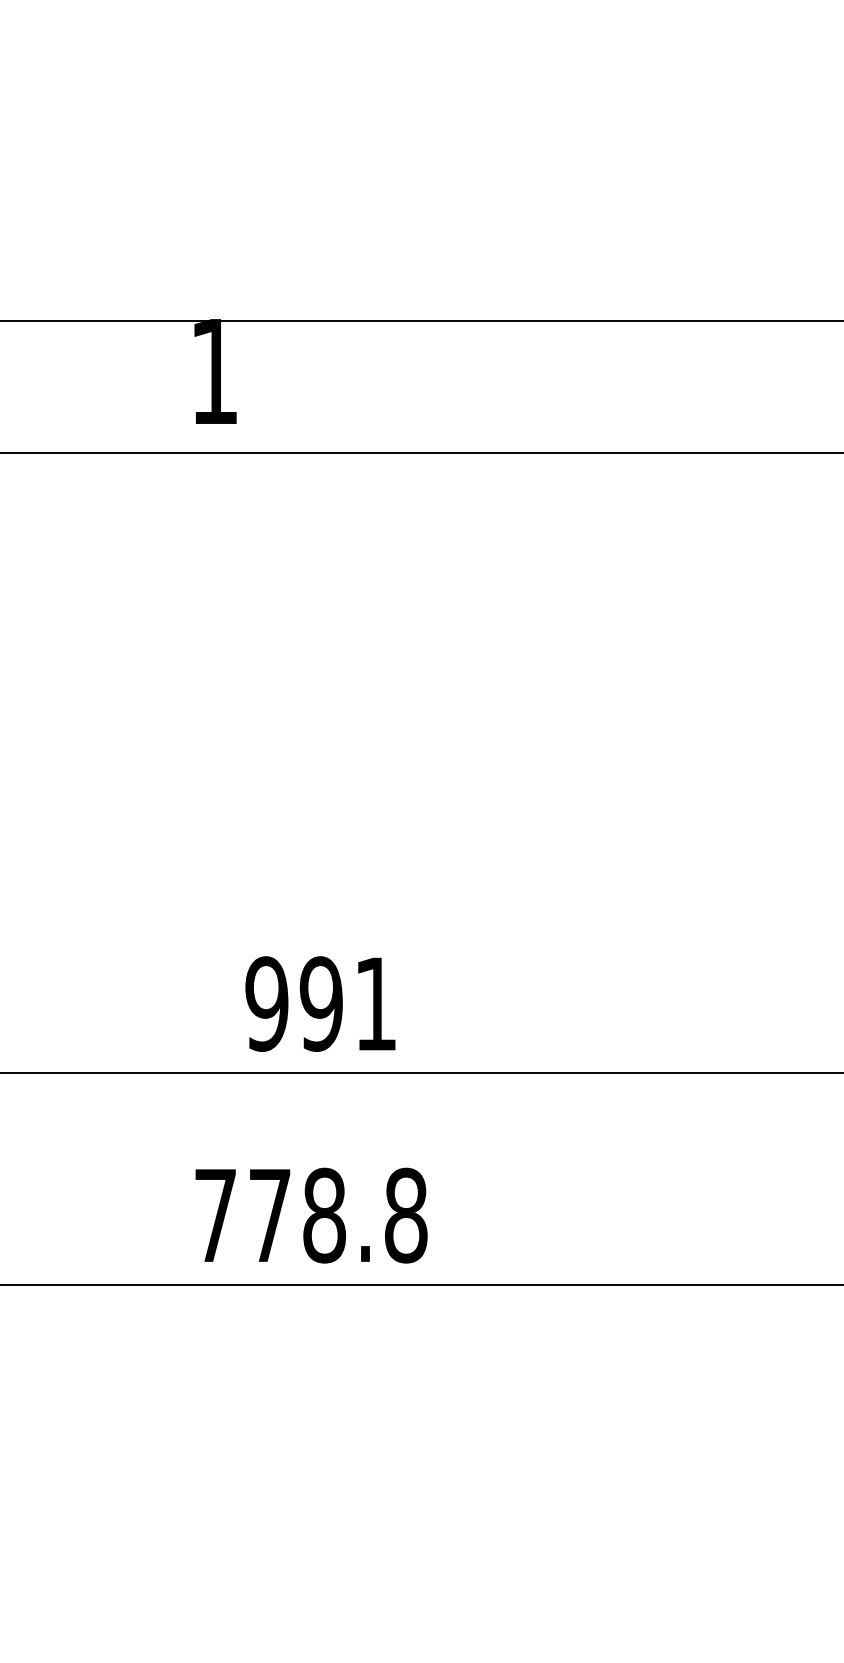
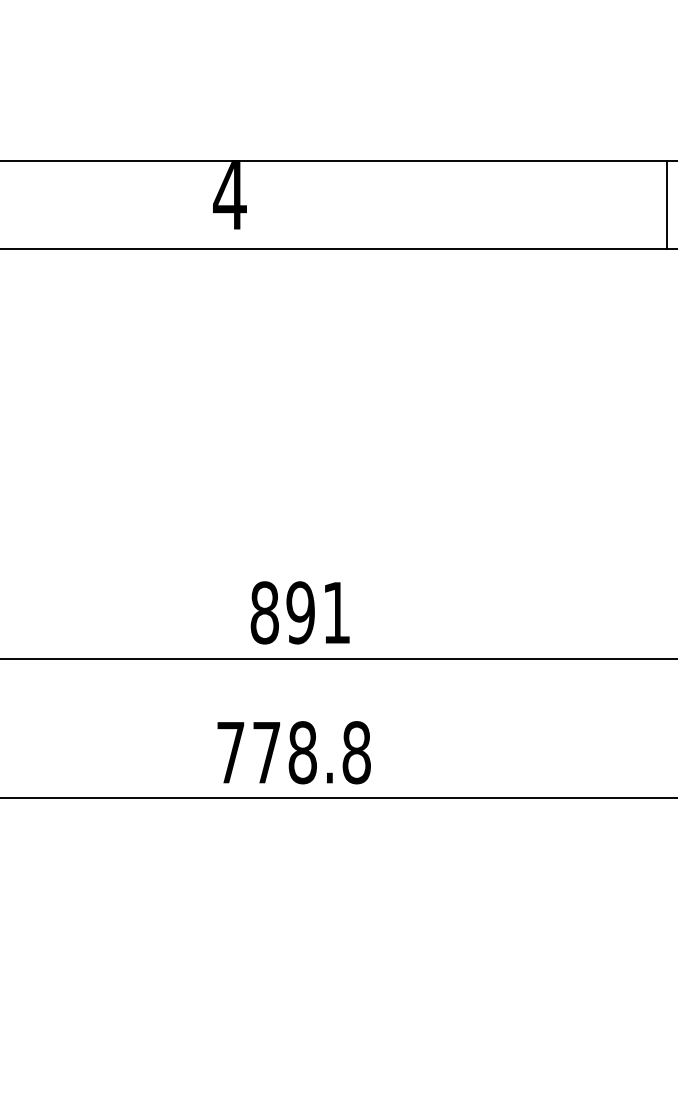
text: (213, 372) -> (229, 195), 1 -> 4
text: (266, 1003) -> (264, 612), 991 -> 891

